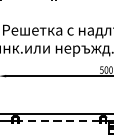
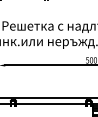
line: (59, 120) -> (51, 103), dashed -> solid

